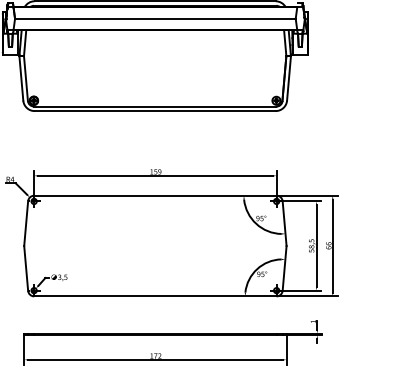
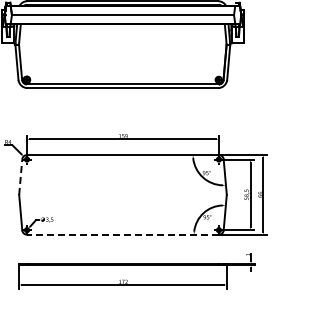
line: (25, 224) -> (20, 177), solid -> dashed
line: (154, 296) -> (122, 234), solid -> dashed

